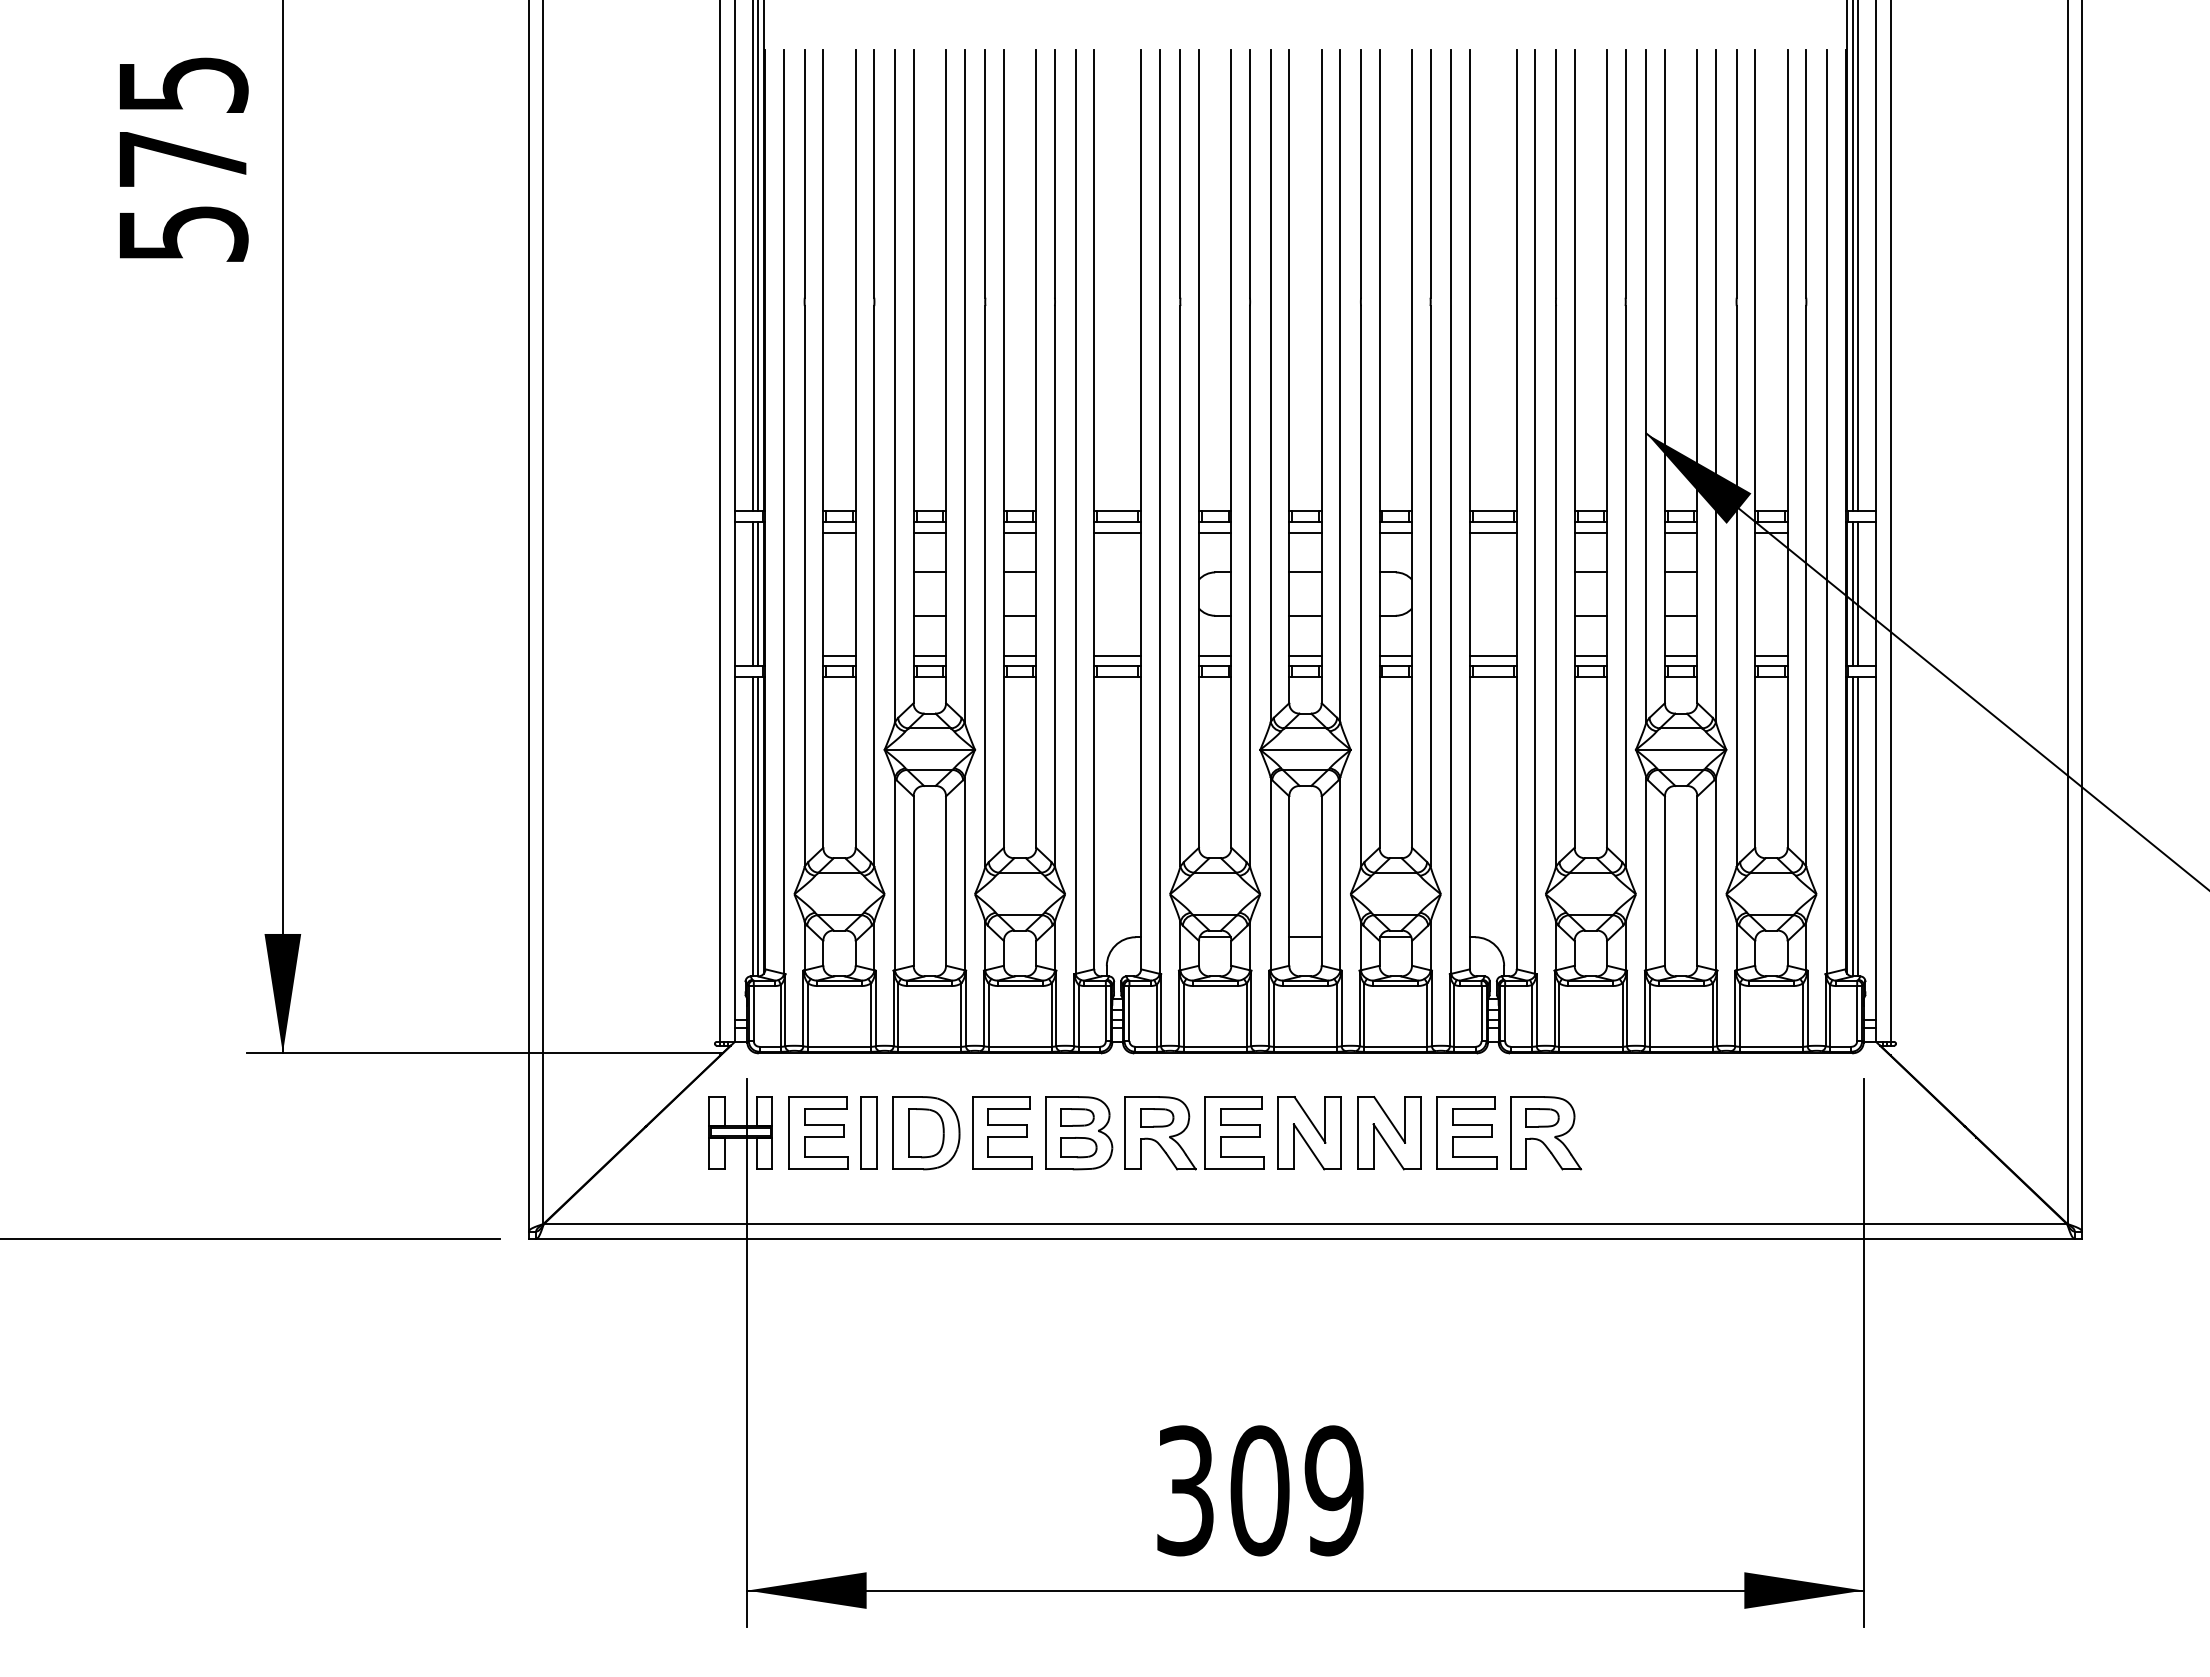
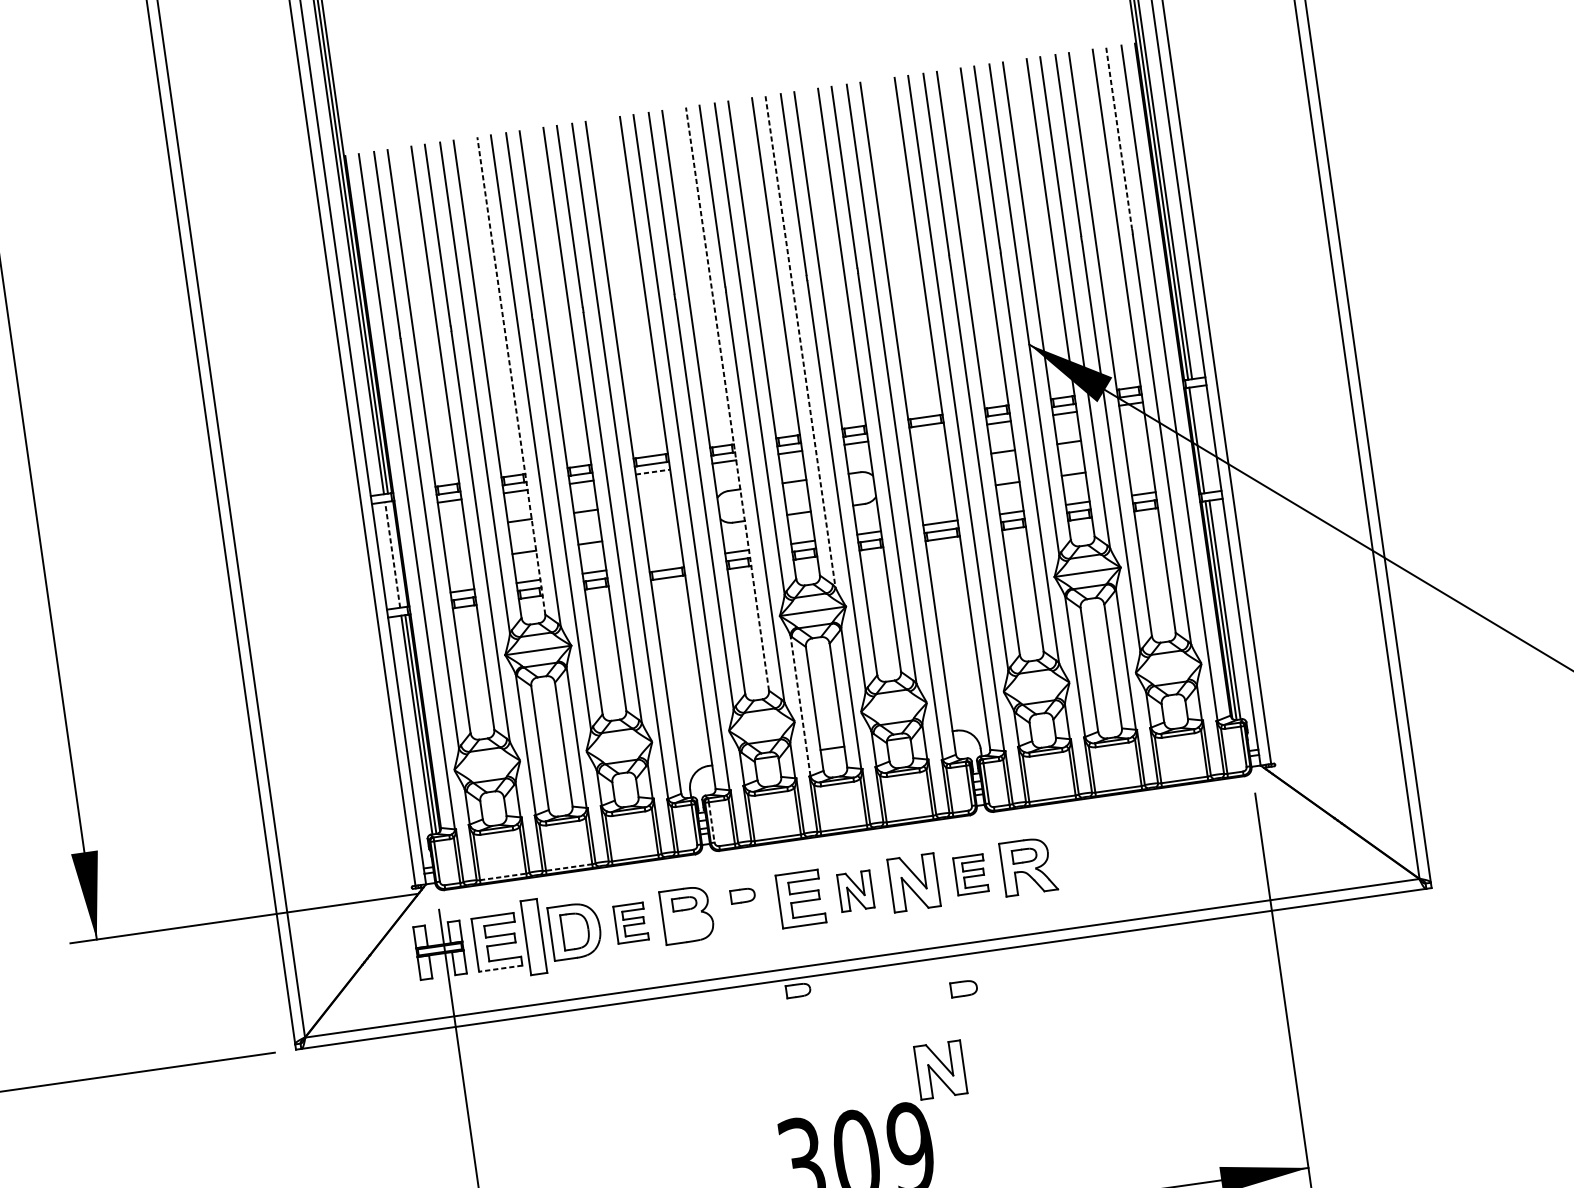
line: (1806, 174) -> (1119, 138), solid -> dashed
line: (946, 376) -> (511, 375), solid -> dashed
line: (1340, 386) -> (800, 342), solid -> dashed
line: (1231, 449) -> (727, 399), solid -> dashed
line: (1118, 532) -> (653, 471), solid -> dashed
line: (1492, 532) -> (927, 432), removed
line: (752, 593) -> (392, 554), solid -> dashed
line: (758, 593) -> (396, 553), removed
line: (1858, 593) -> (1201, 439), removed
line: (1117, 655) -> (665, 561), removed
line: (1270, 873) -> (800, 705), solid -> dashed
line: (1129, 1013) -> (711, 822), solid -> dashed
line: (839, 1046) -> (503, 876), solid -> dashed
line: (929, 1046) -> (568, 867), solid -> dashed
part: (868, 1132) -> (533, 936), size x1.4
part: (1002, 1132) -> (631, 922), size x0.7
part: (1466, 1132) -> (970, 874), size x0.7
part: (1160, 1133) -> (746, 906), removed
part: (1309, 1133) -> (855, 891), size x0.7
part: (1078, 1147) -> (963, 988), moved
line: (818, 1169) -> (500, 968), solid -> dashed
part: (1213, 1255) -> (798, 990), added
part: (1389, 1389) -> (940, 1070), added

